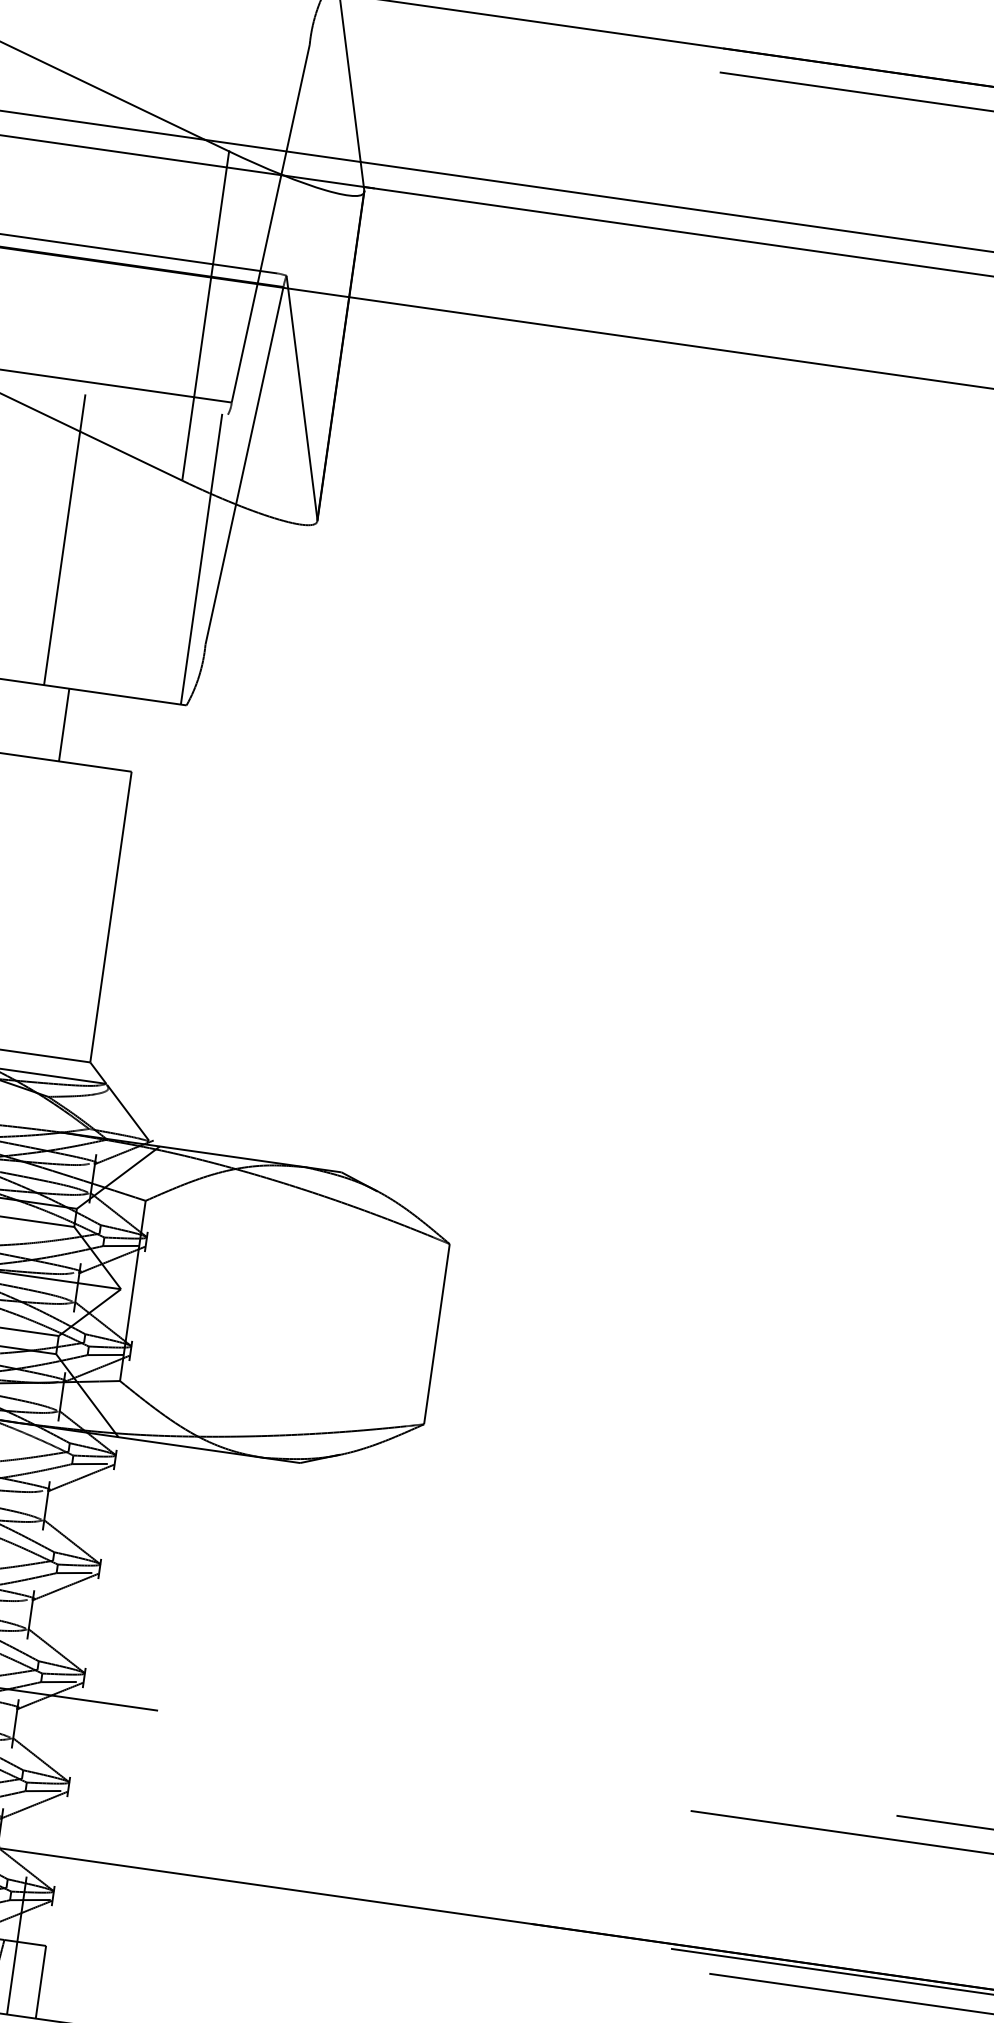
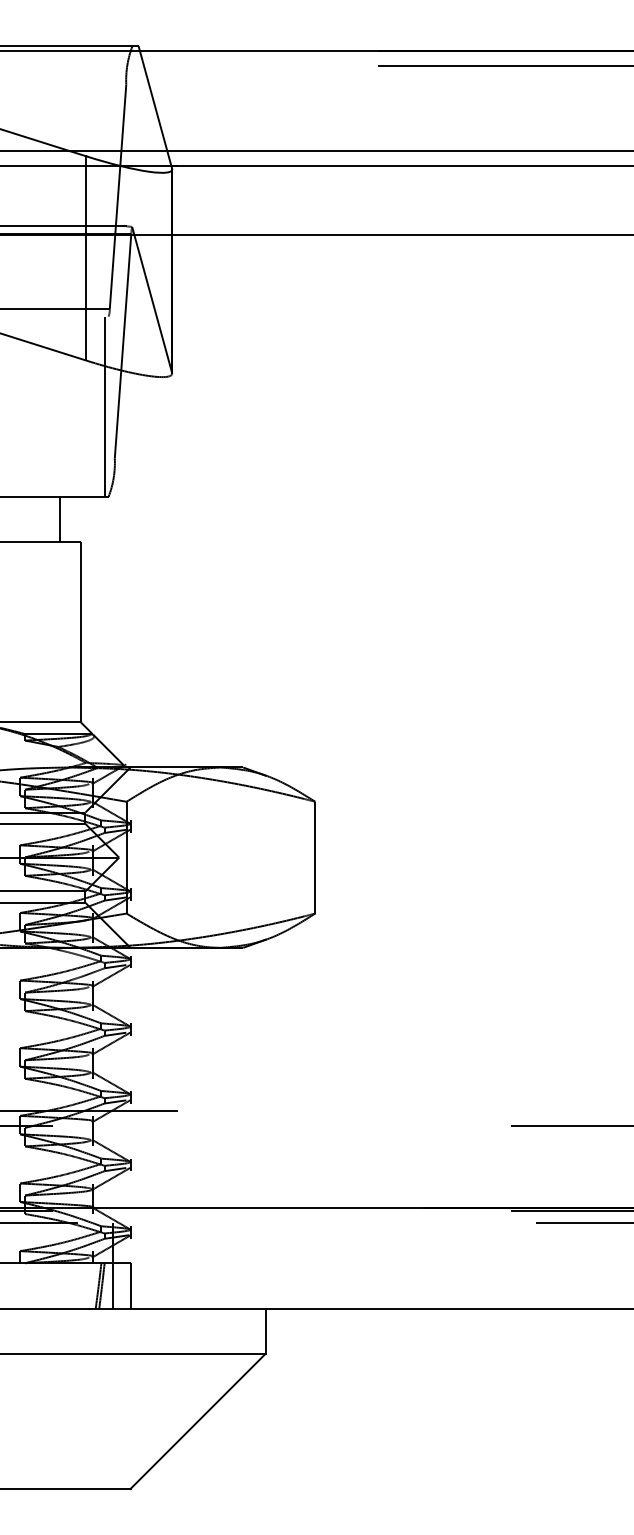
line: (65, 539) -> (20, 406), removed
line: (63, 724) -> (59, 519), moved

